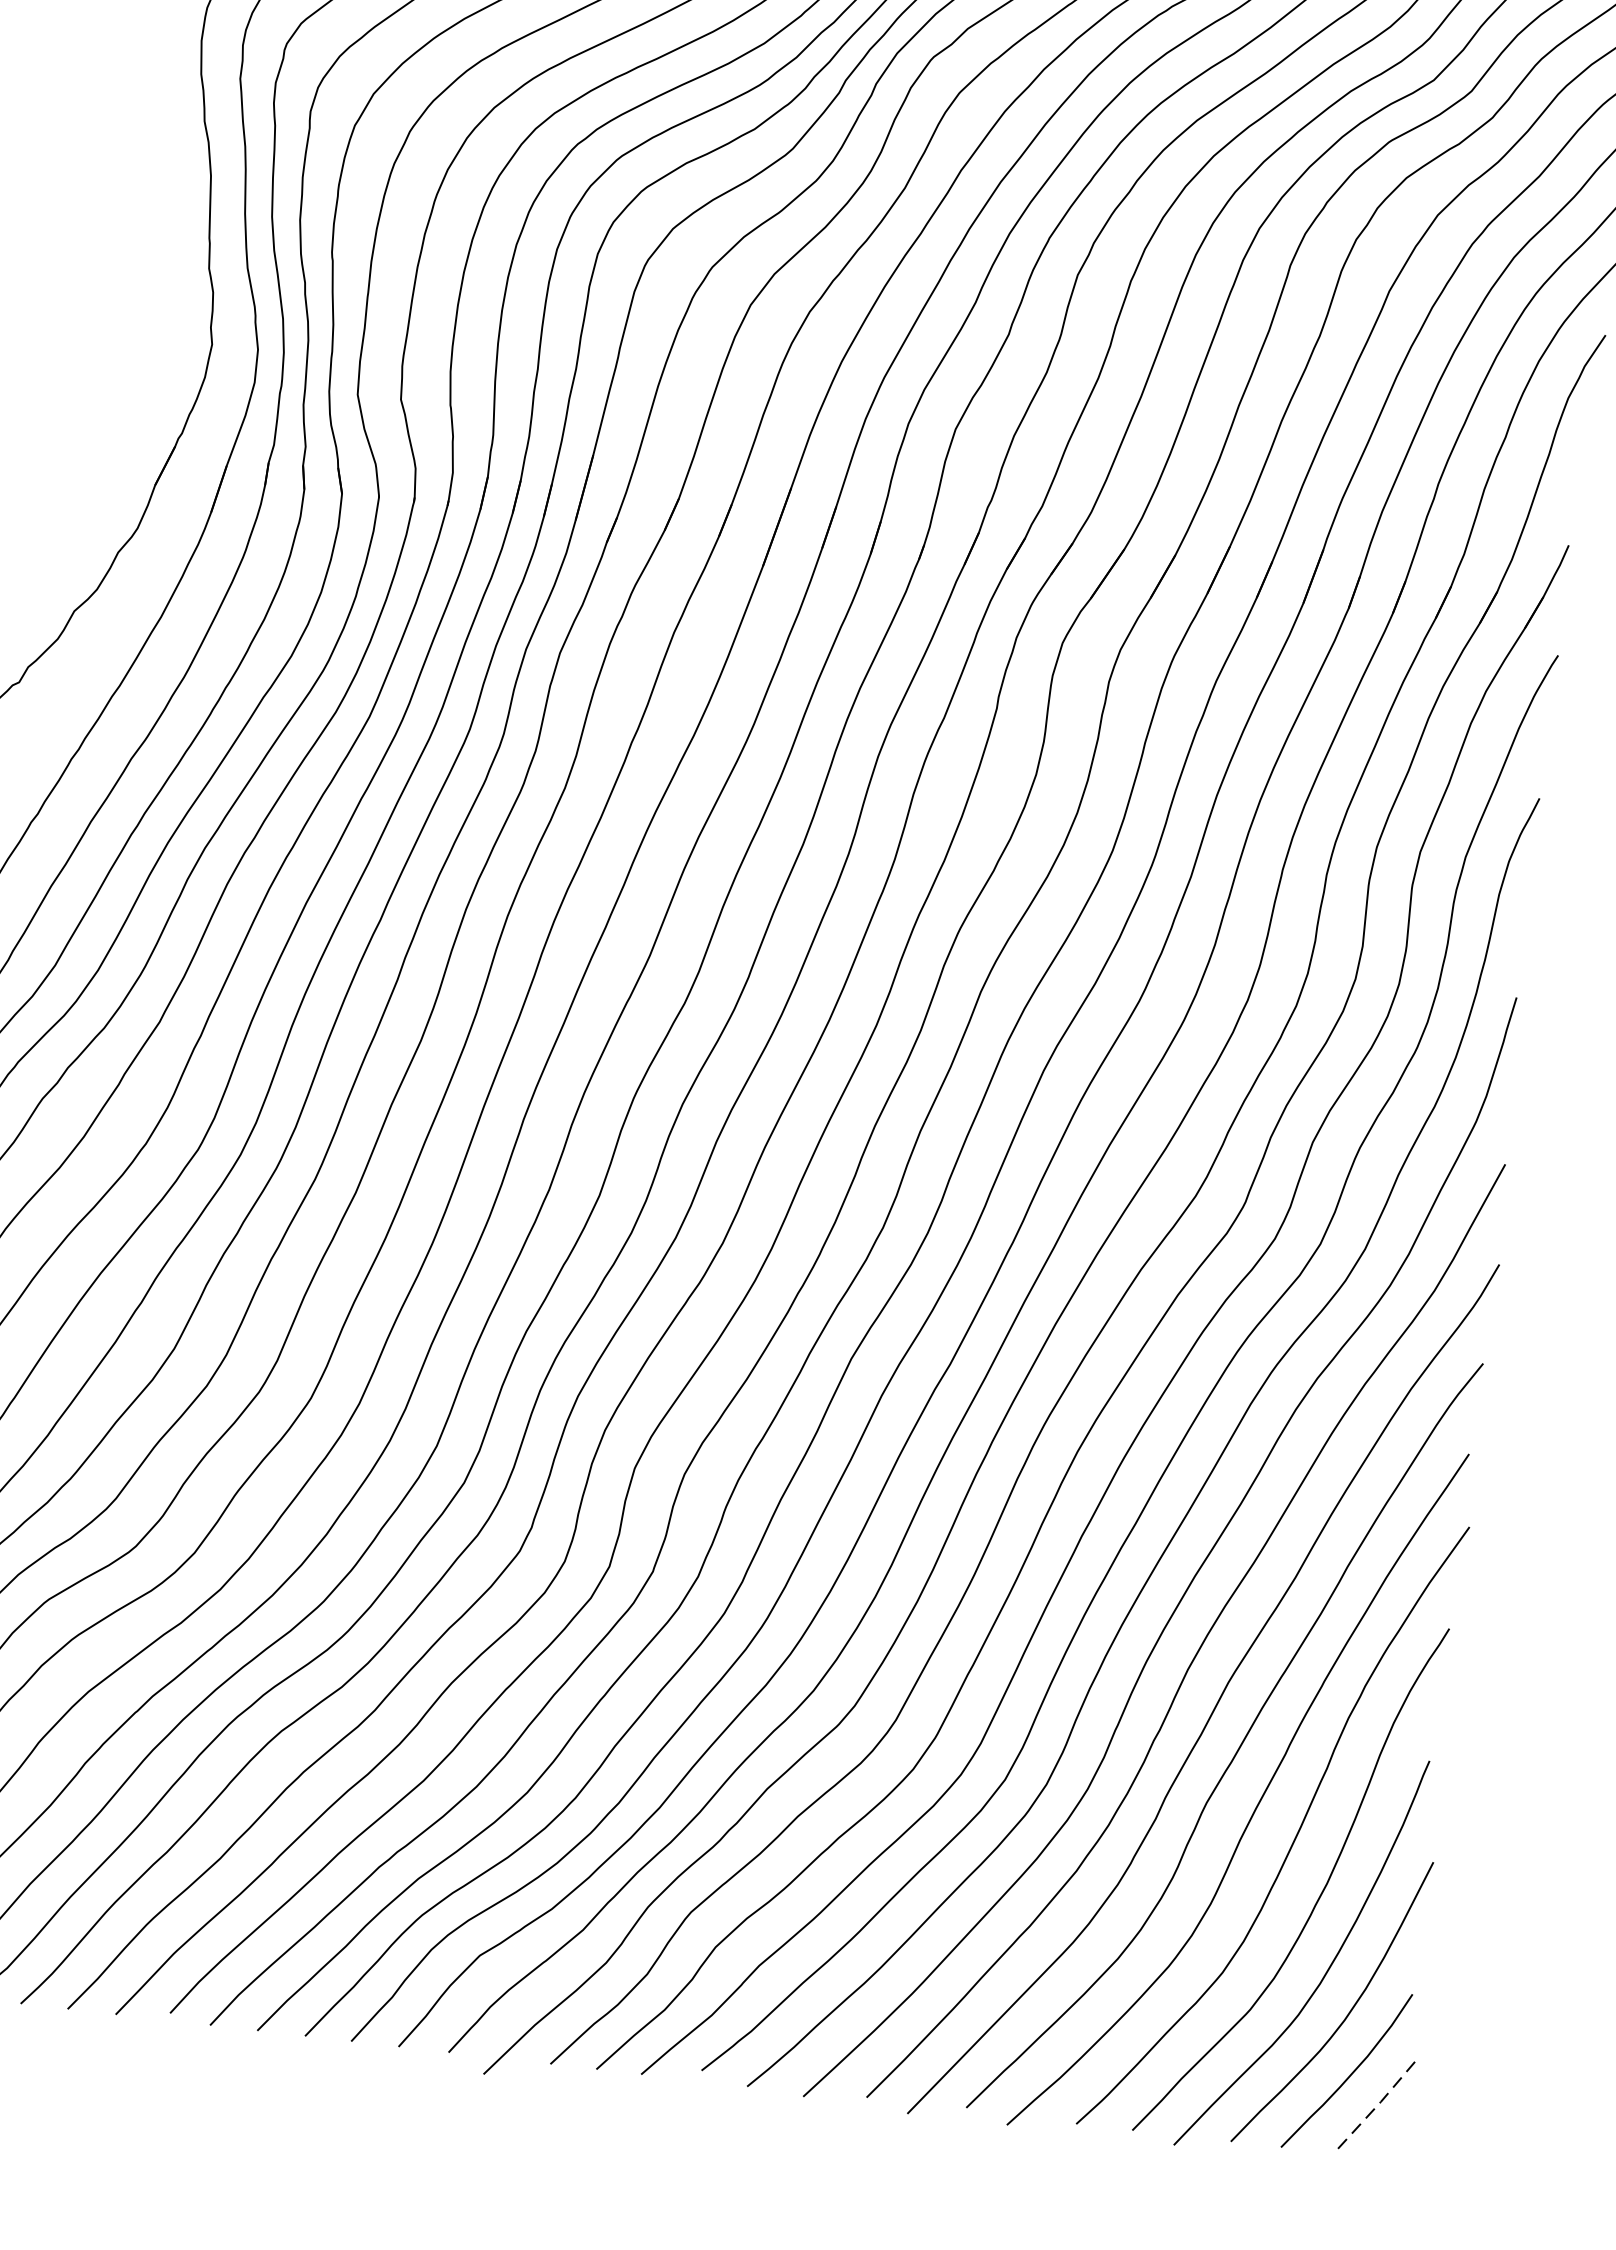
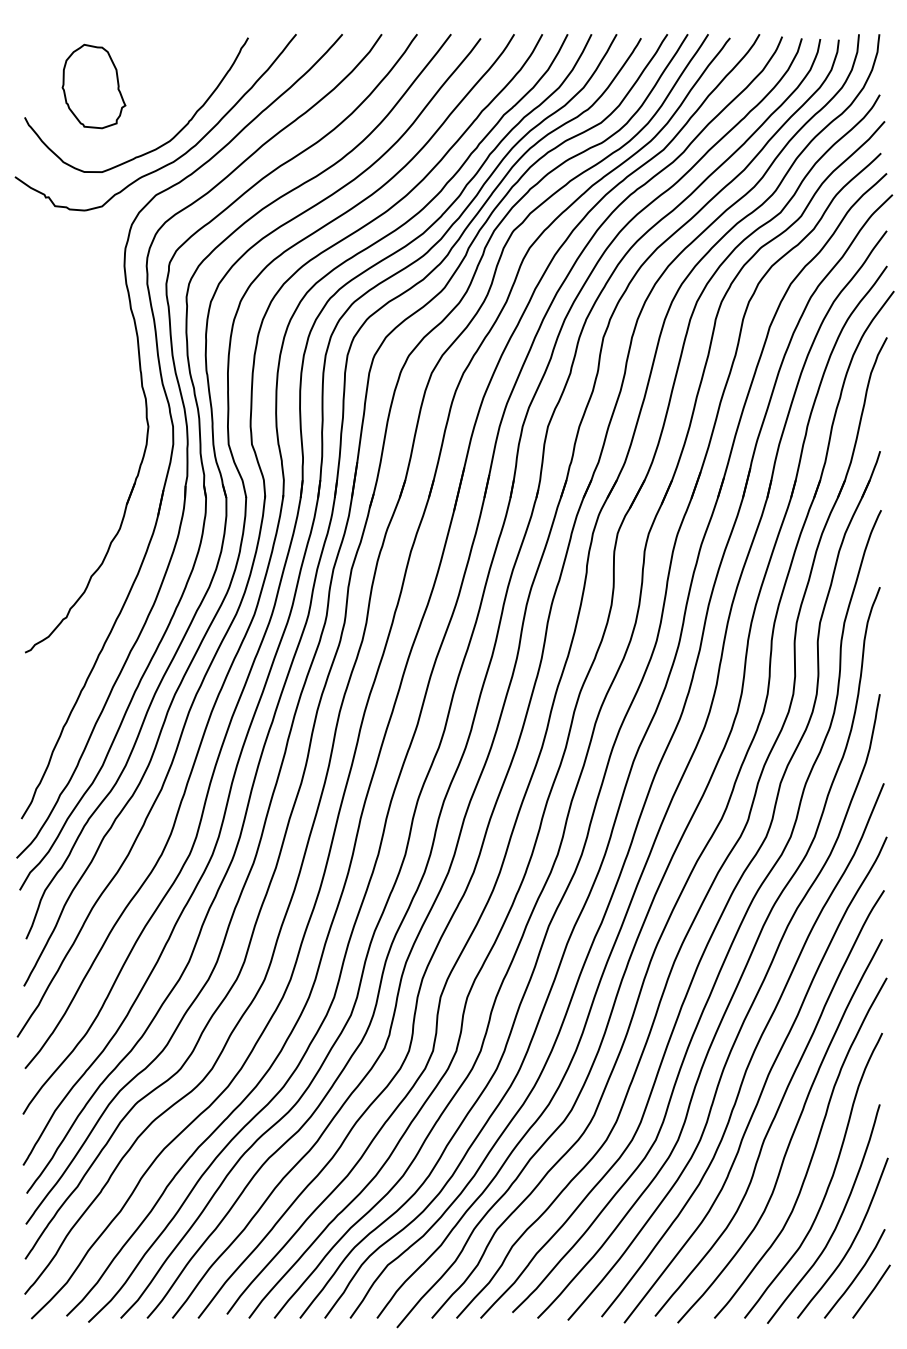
line: (1376, 2107) -> (872, 1291), dashed -> solid

